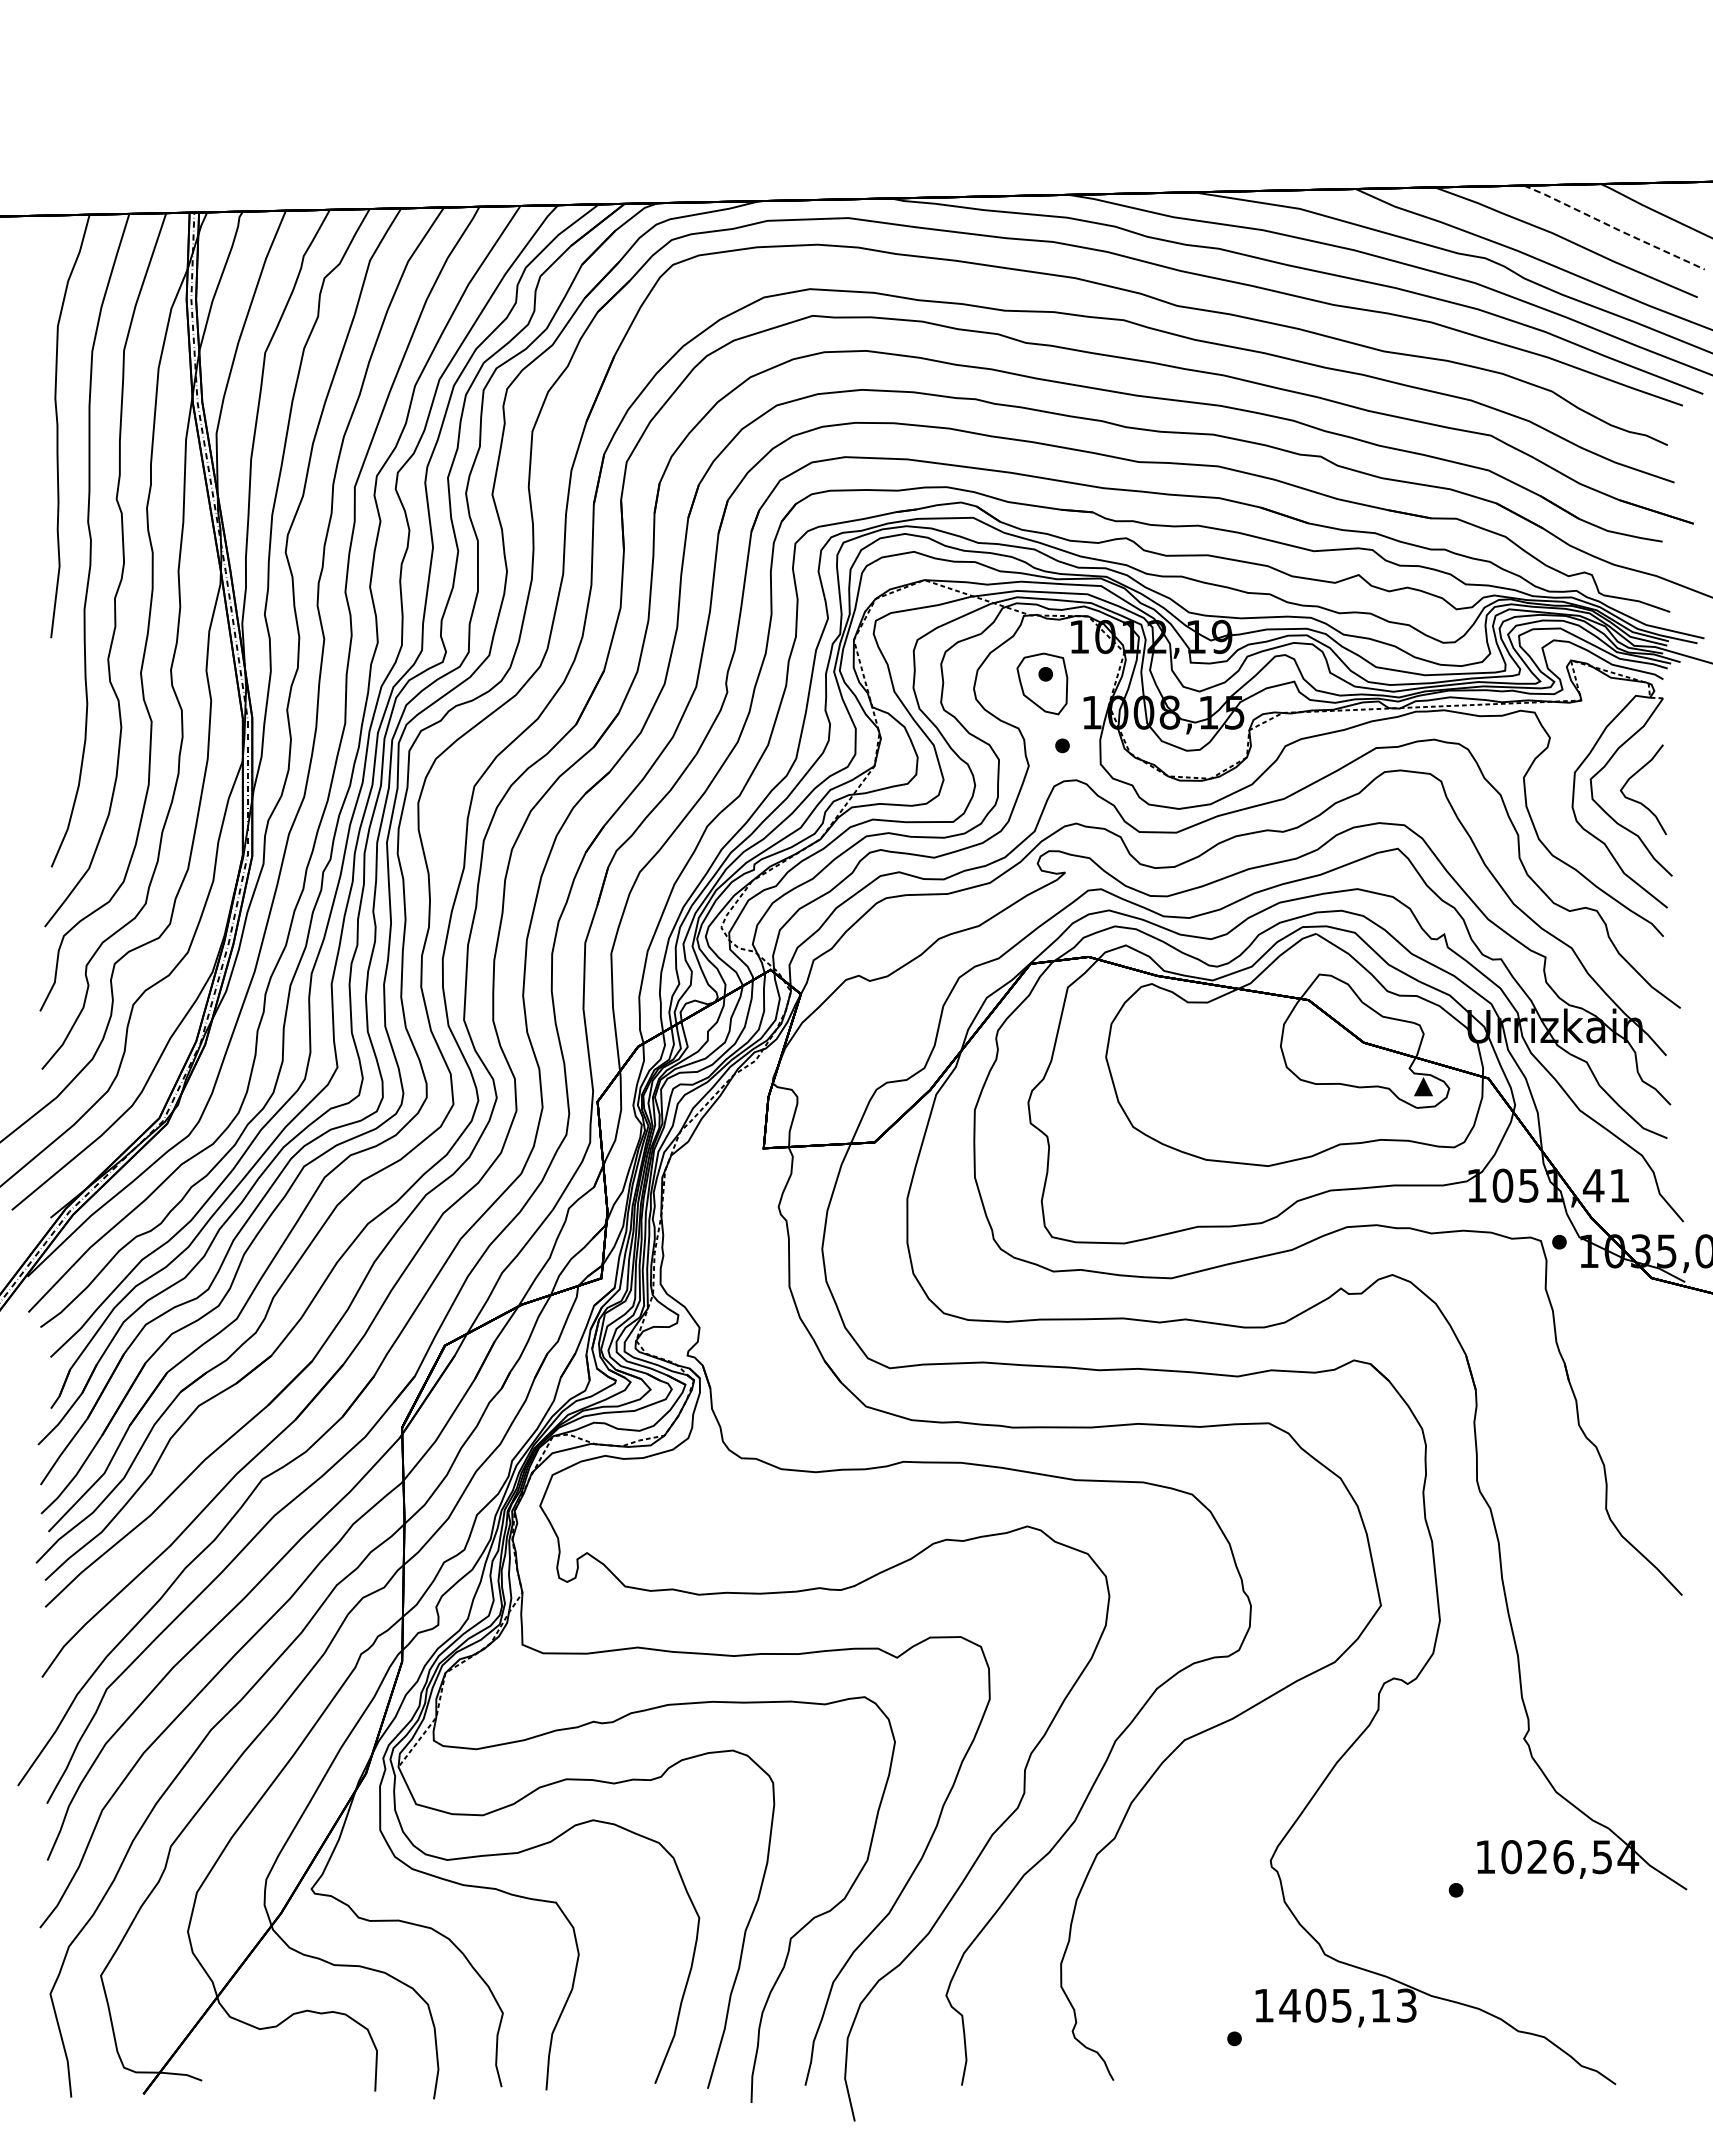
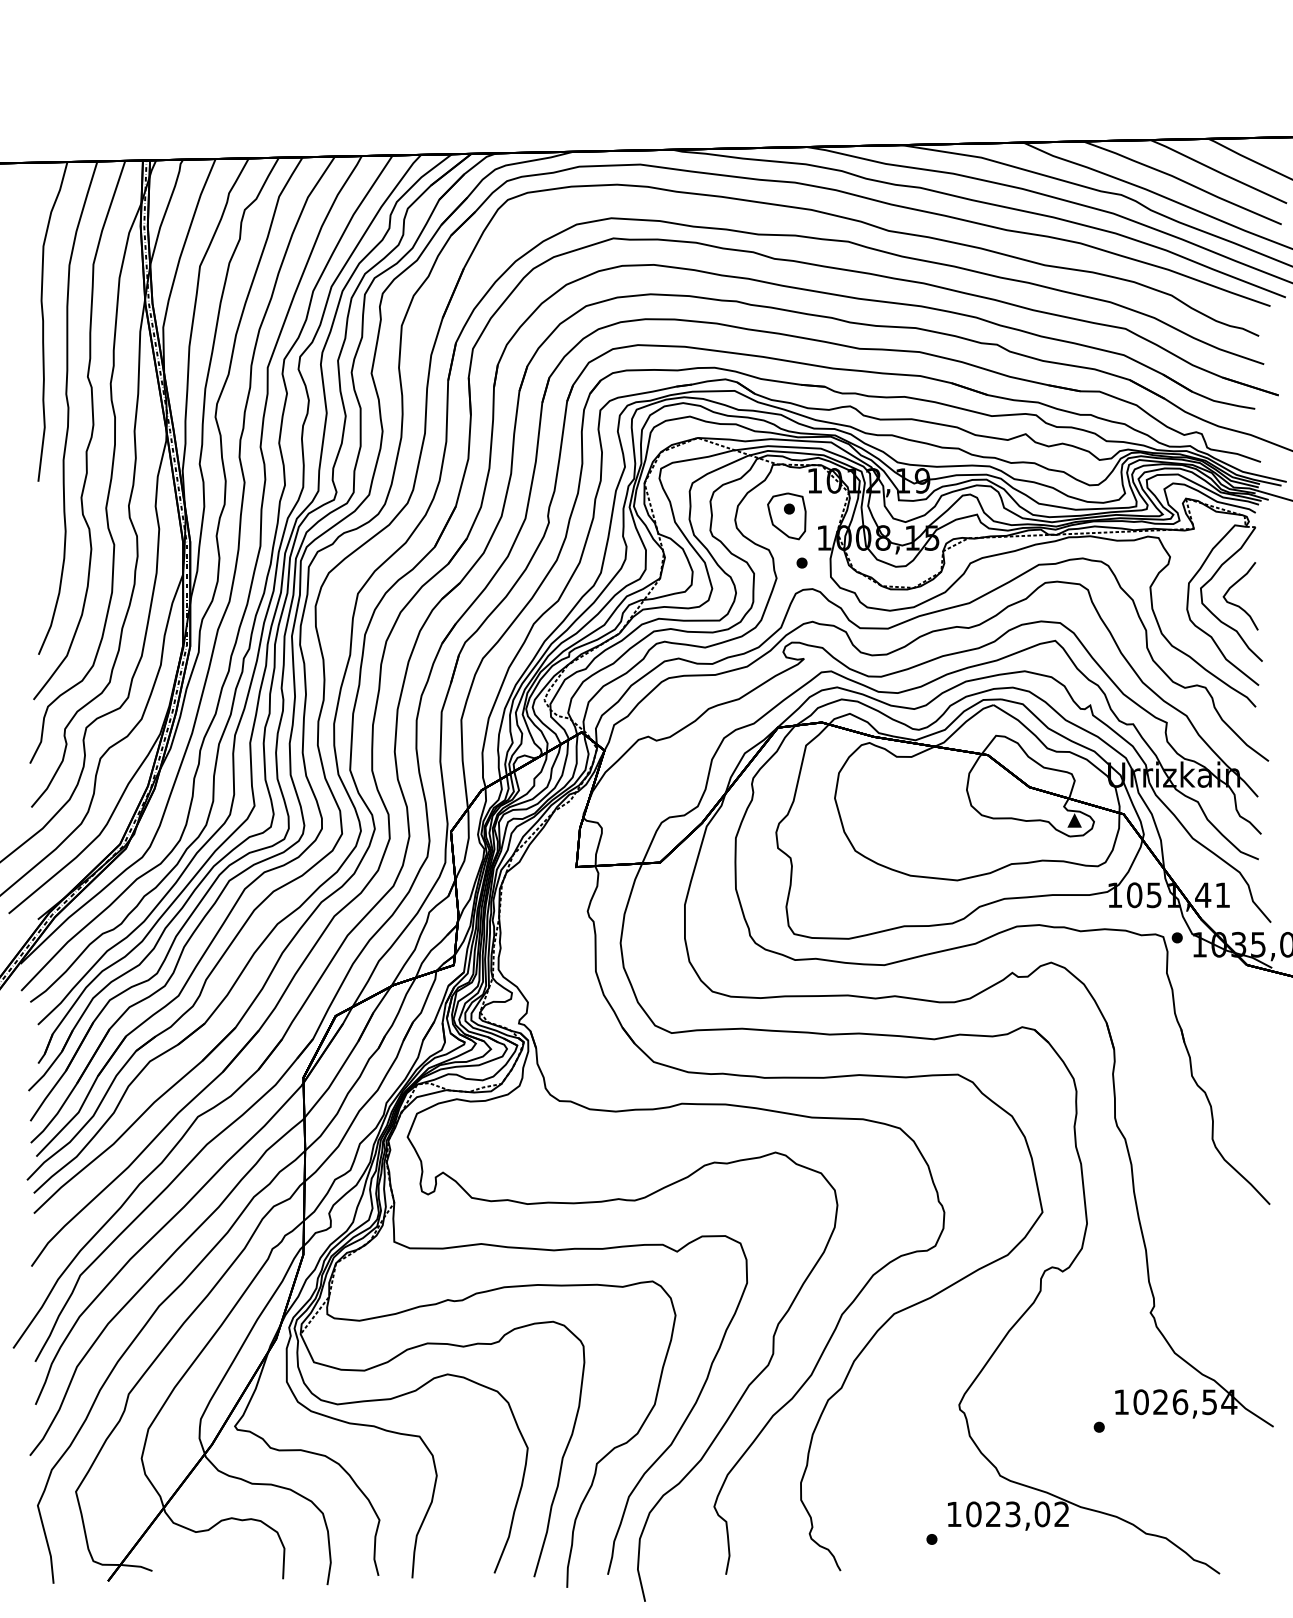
line: (1614, 227) -> (1218, 171), dashed -> solid
text: (1347, 2005) -> (1017, 1514), 1405,13 -> 1023,02

